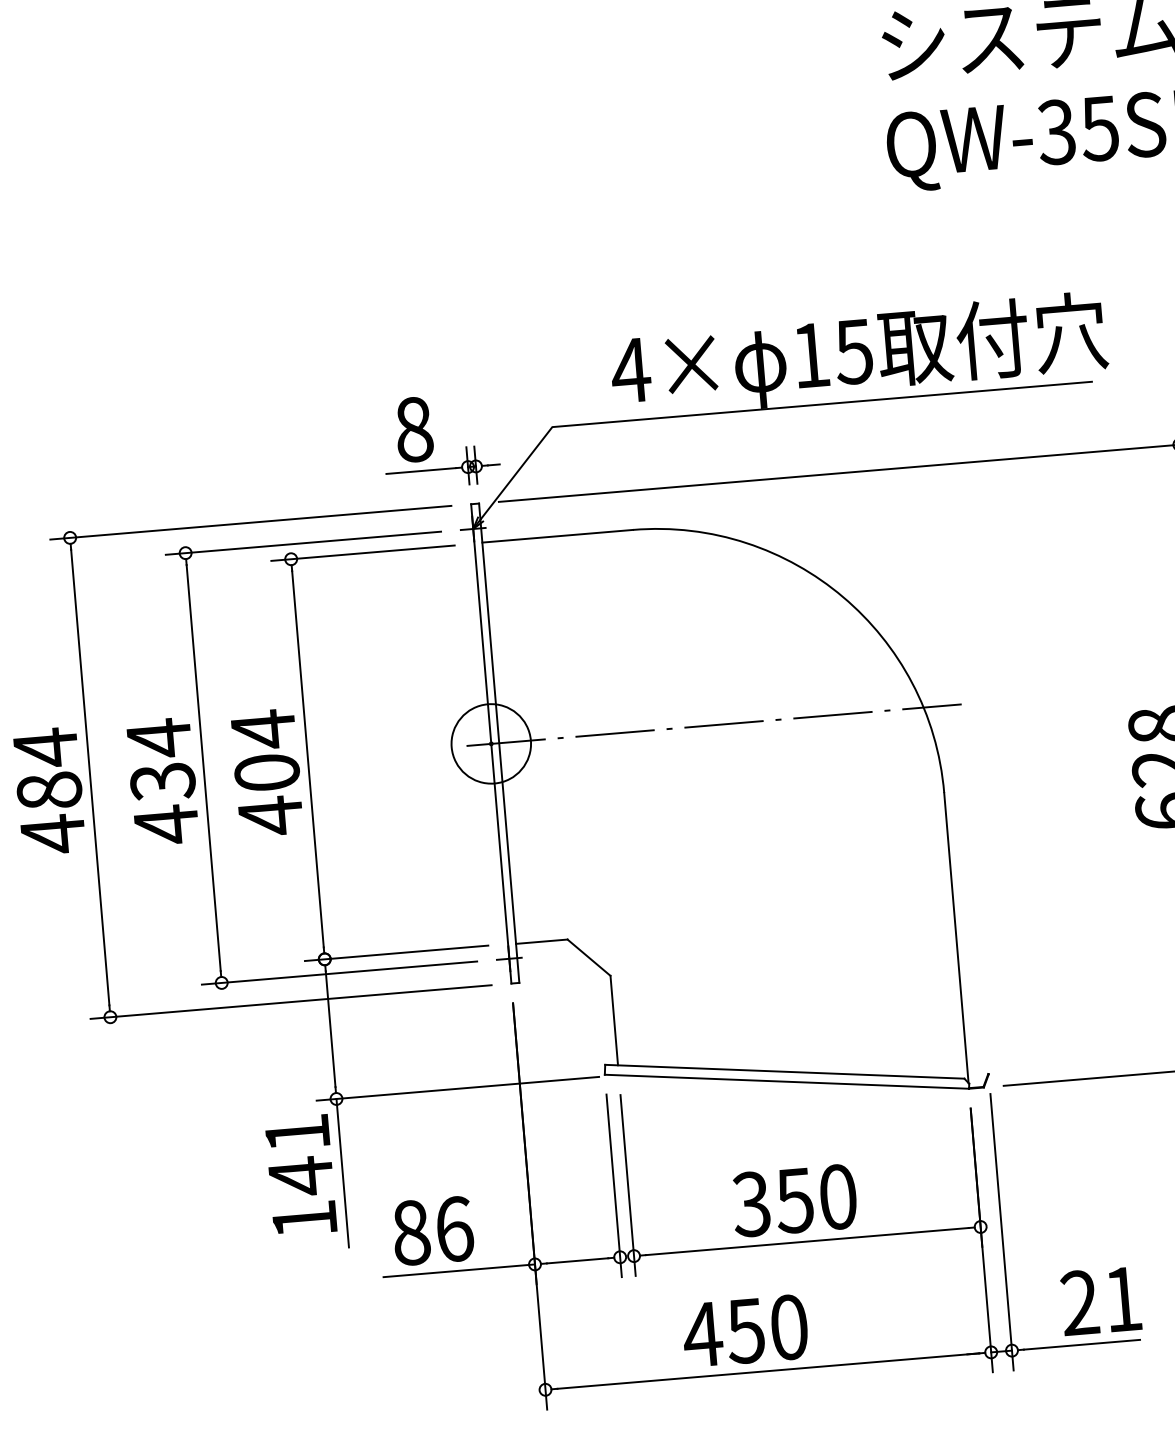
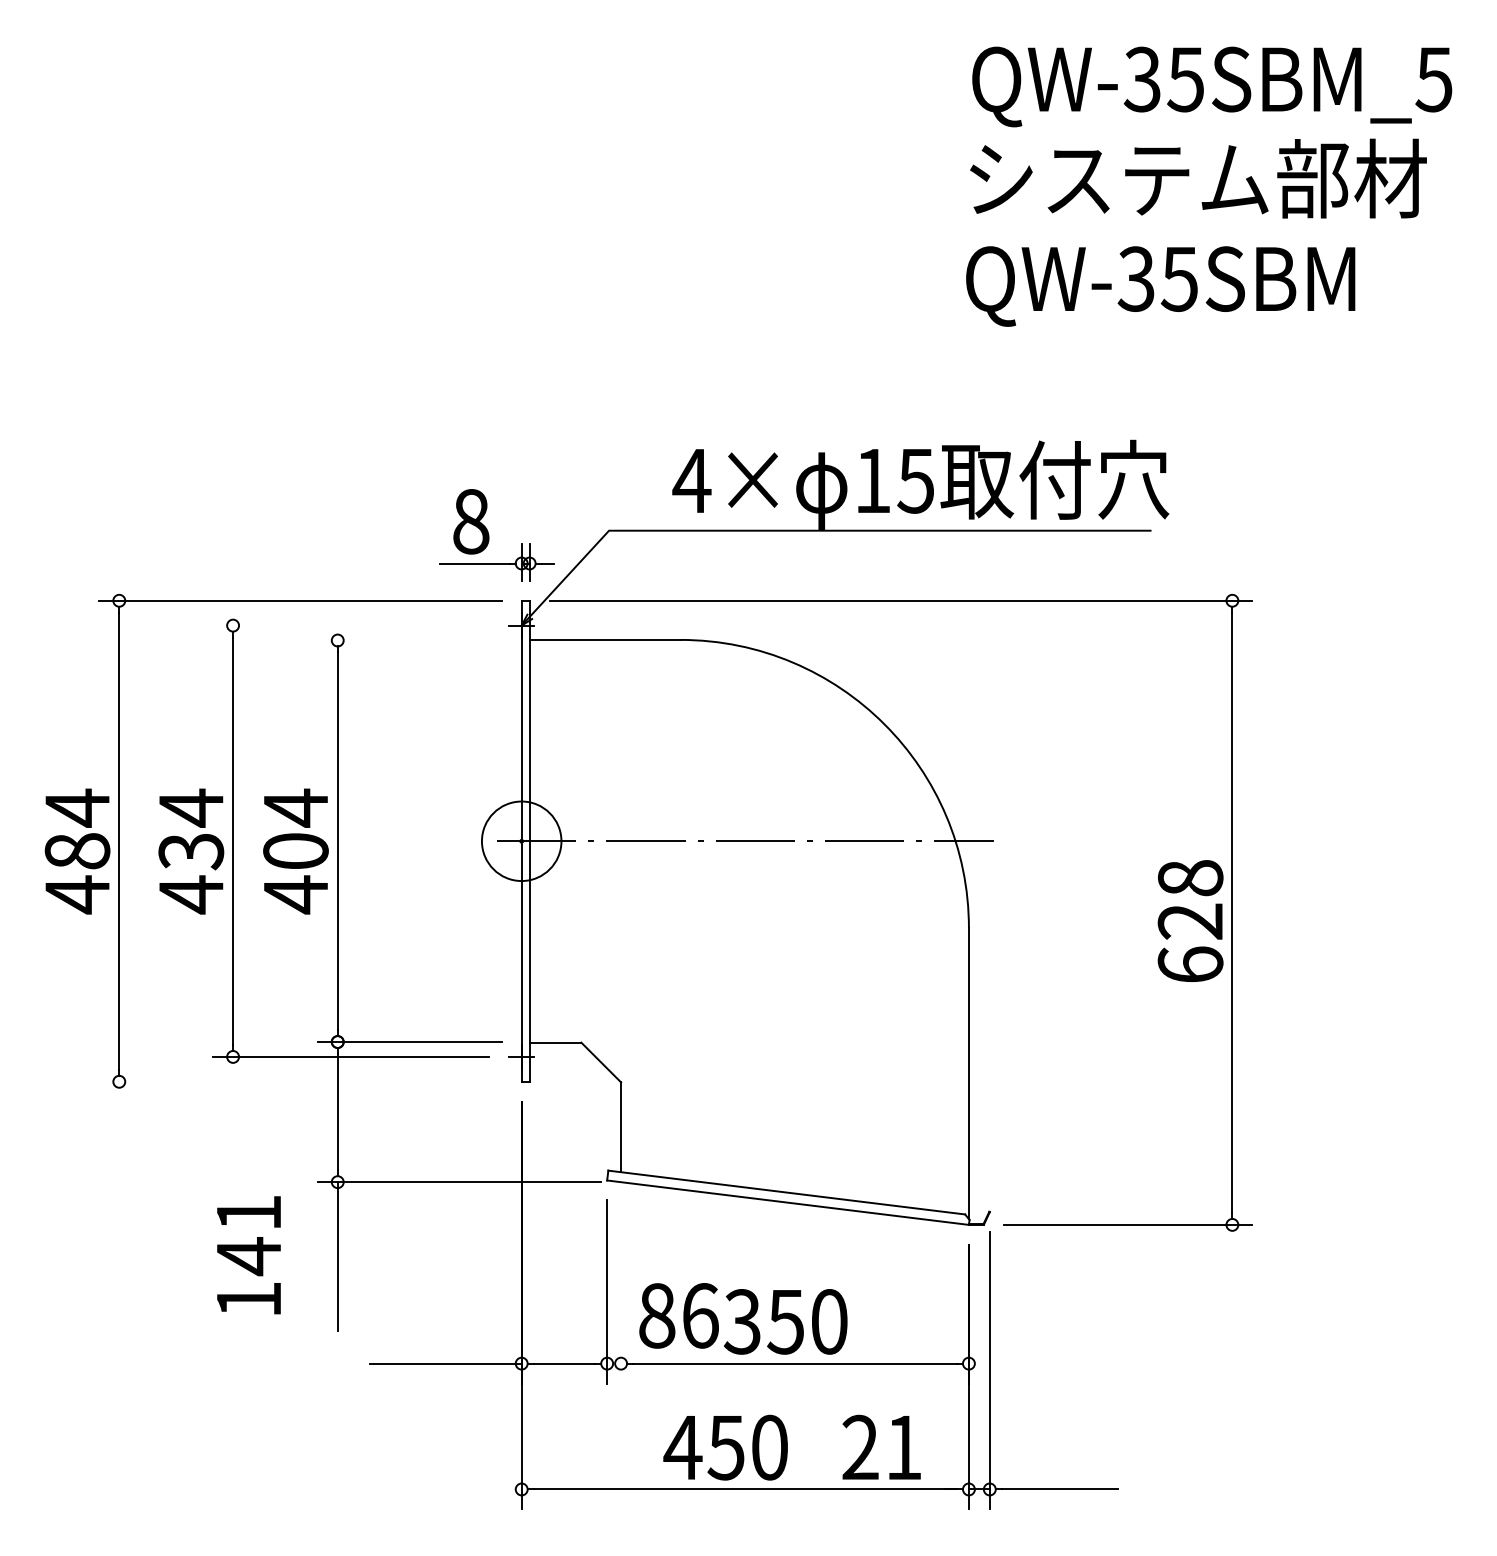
line: (303, 543) -> (351, 625), removed
line: (362, 553) -> (409, 640), removed
line: (290, 1001) -> (300, 1081), removed
text: (300, 1175) -> (248, 1255), moved
line: (628, 1185) -> (621, 1292), removed
text: (432, 1230) -> (678, 1315), moved
text: (1100, 1300) -> (881, 1446), moved

